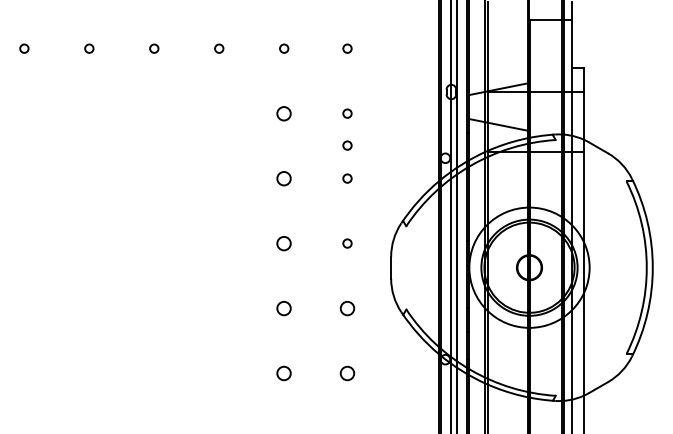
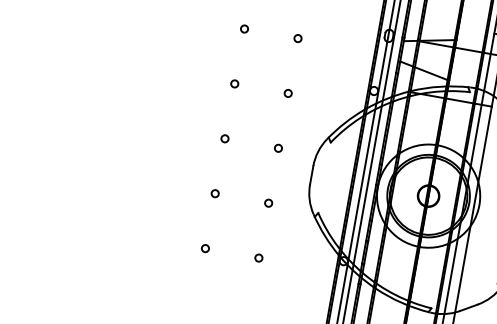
circle: (284, 113) -> (244, 28), size x0.62
circle: (347, 145) -> (293, 65), removed
circle: (284, 178) -> (235, 83), size x0.62
circle: (284, 243) -> (225, 138), size x0.62
circle: (284, 308) -> (215, 193), size x0.62
circle: (347, 308) -> (268, 203), size x0.62
circle: (284, 373) -> (205, 248), size x0.62
circle: (347, 373) -> (258, 258), size x0.62

